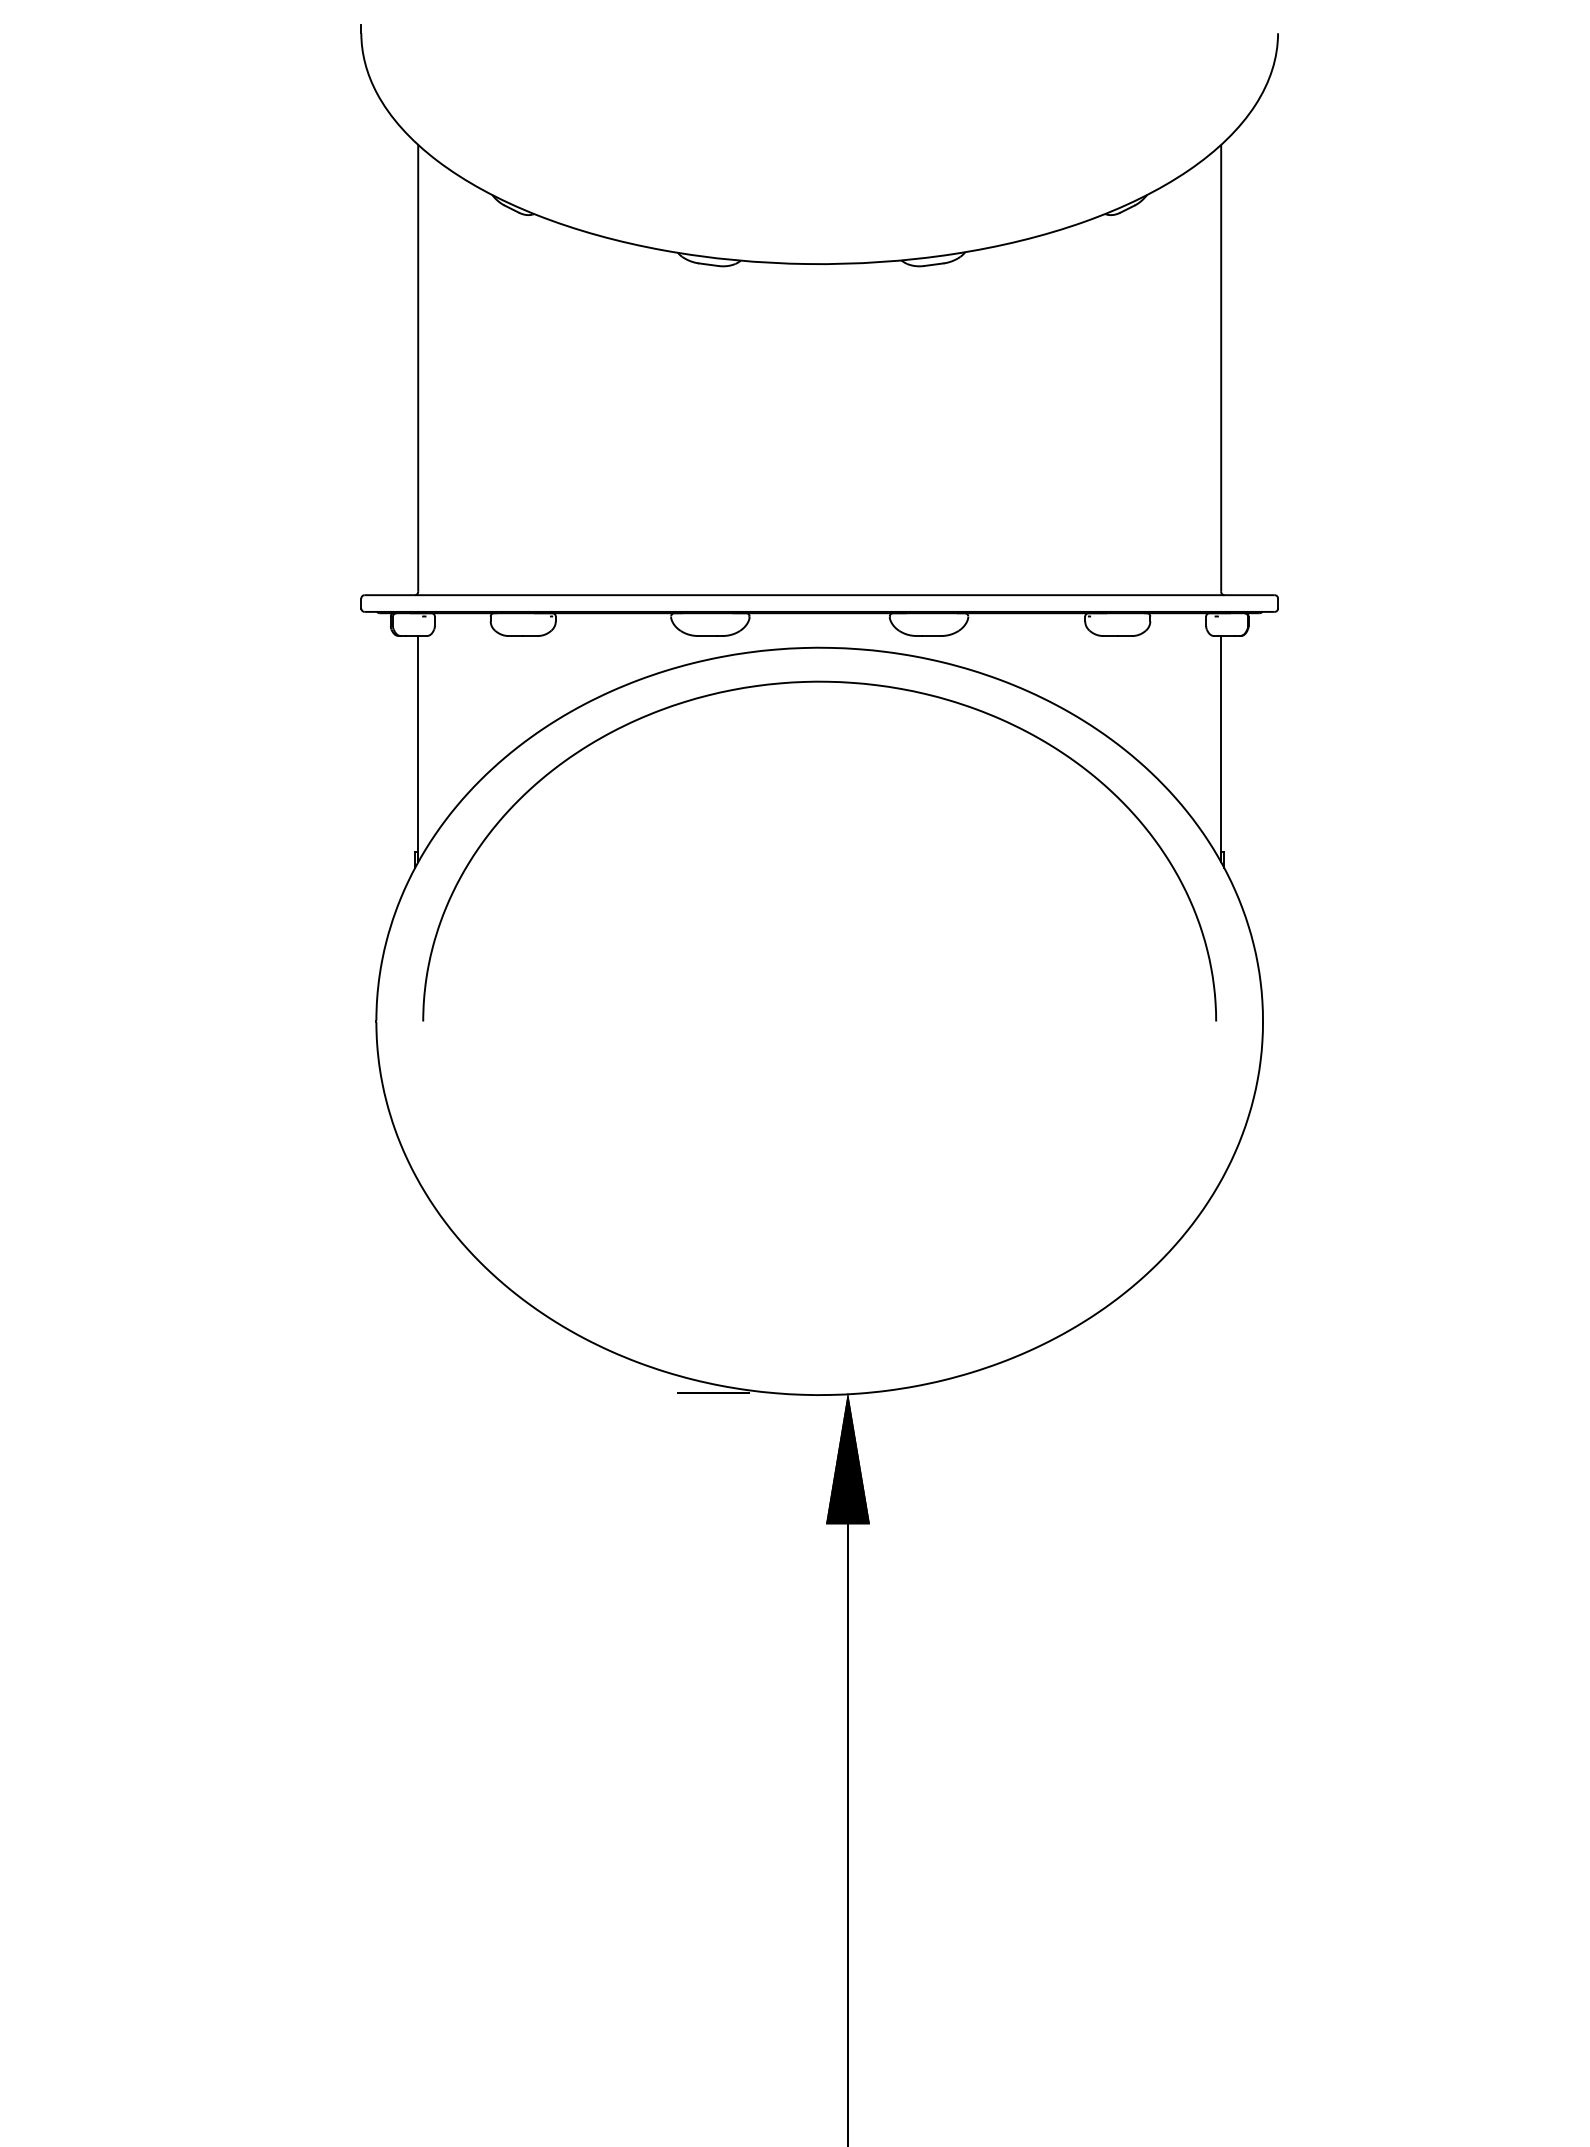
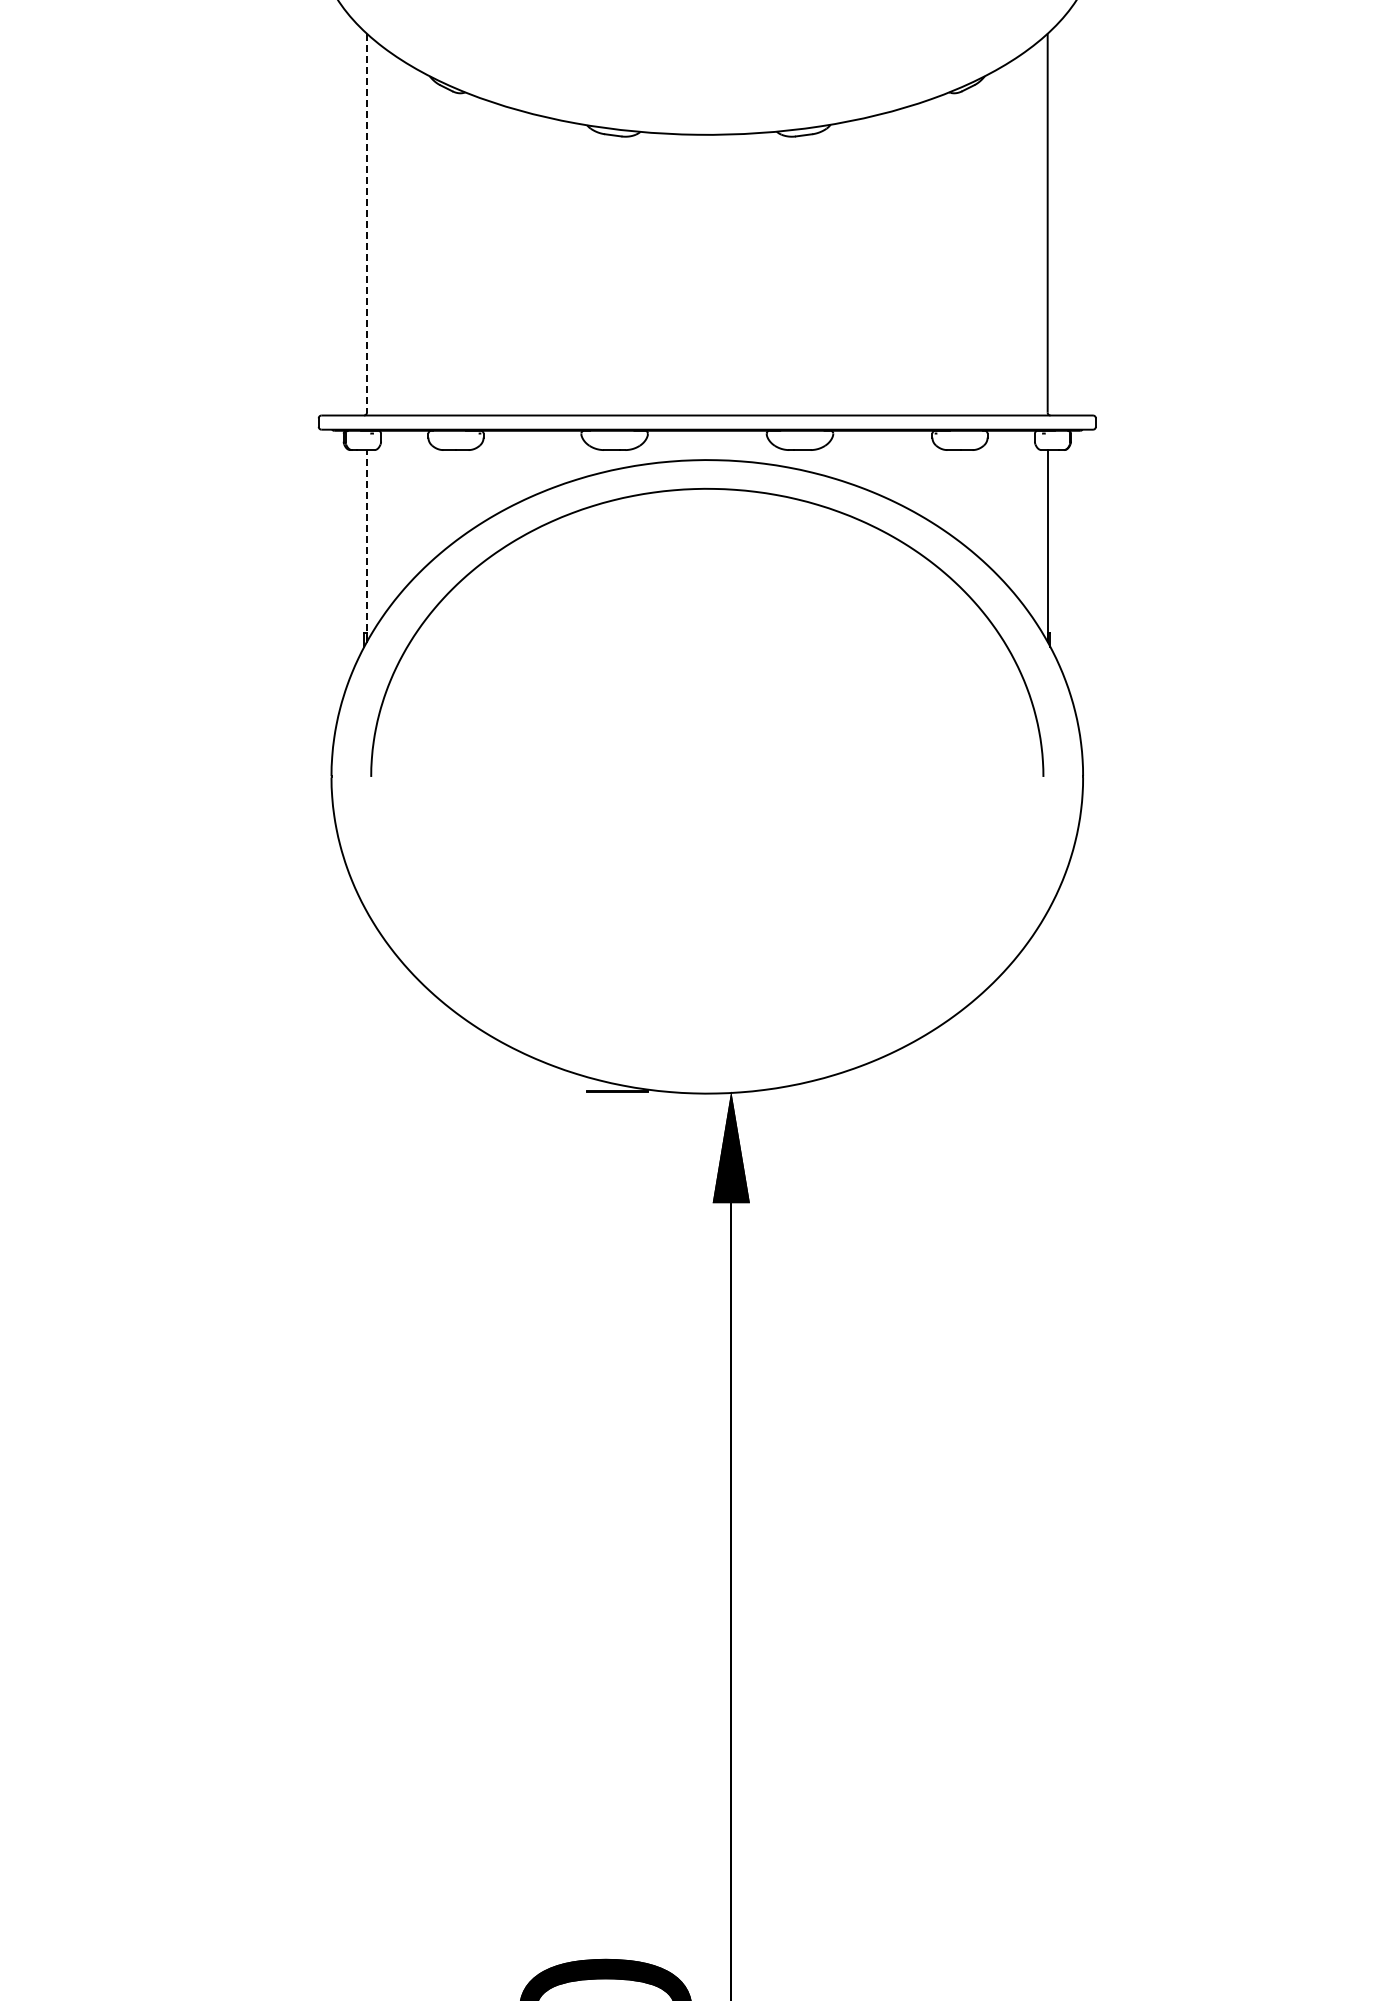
arc: (417, 367) -> (366, 222), solid -> dashed
line: (417, 749) -> (366, 546), solid -> dashed

